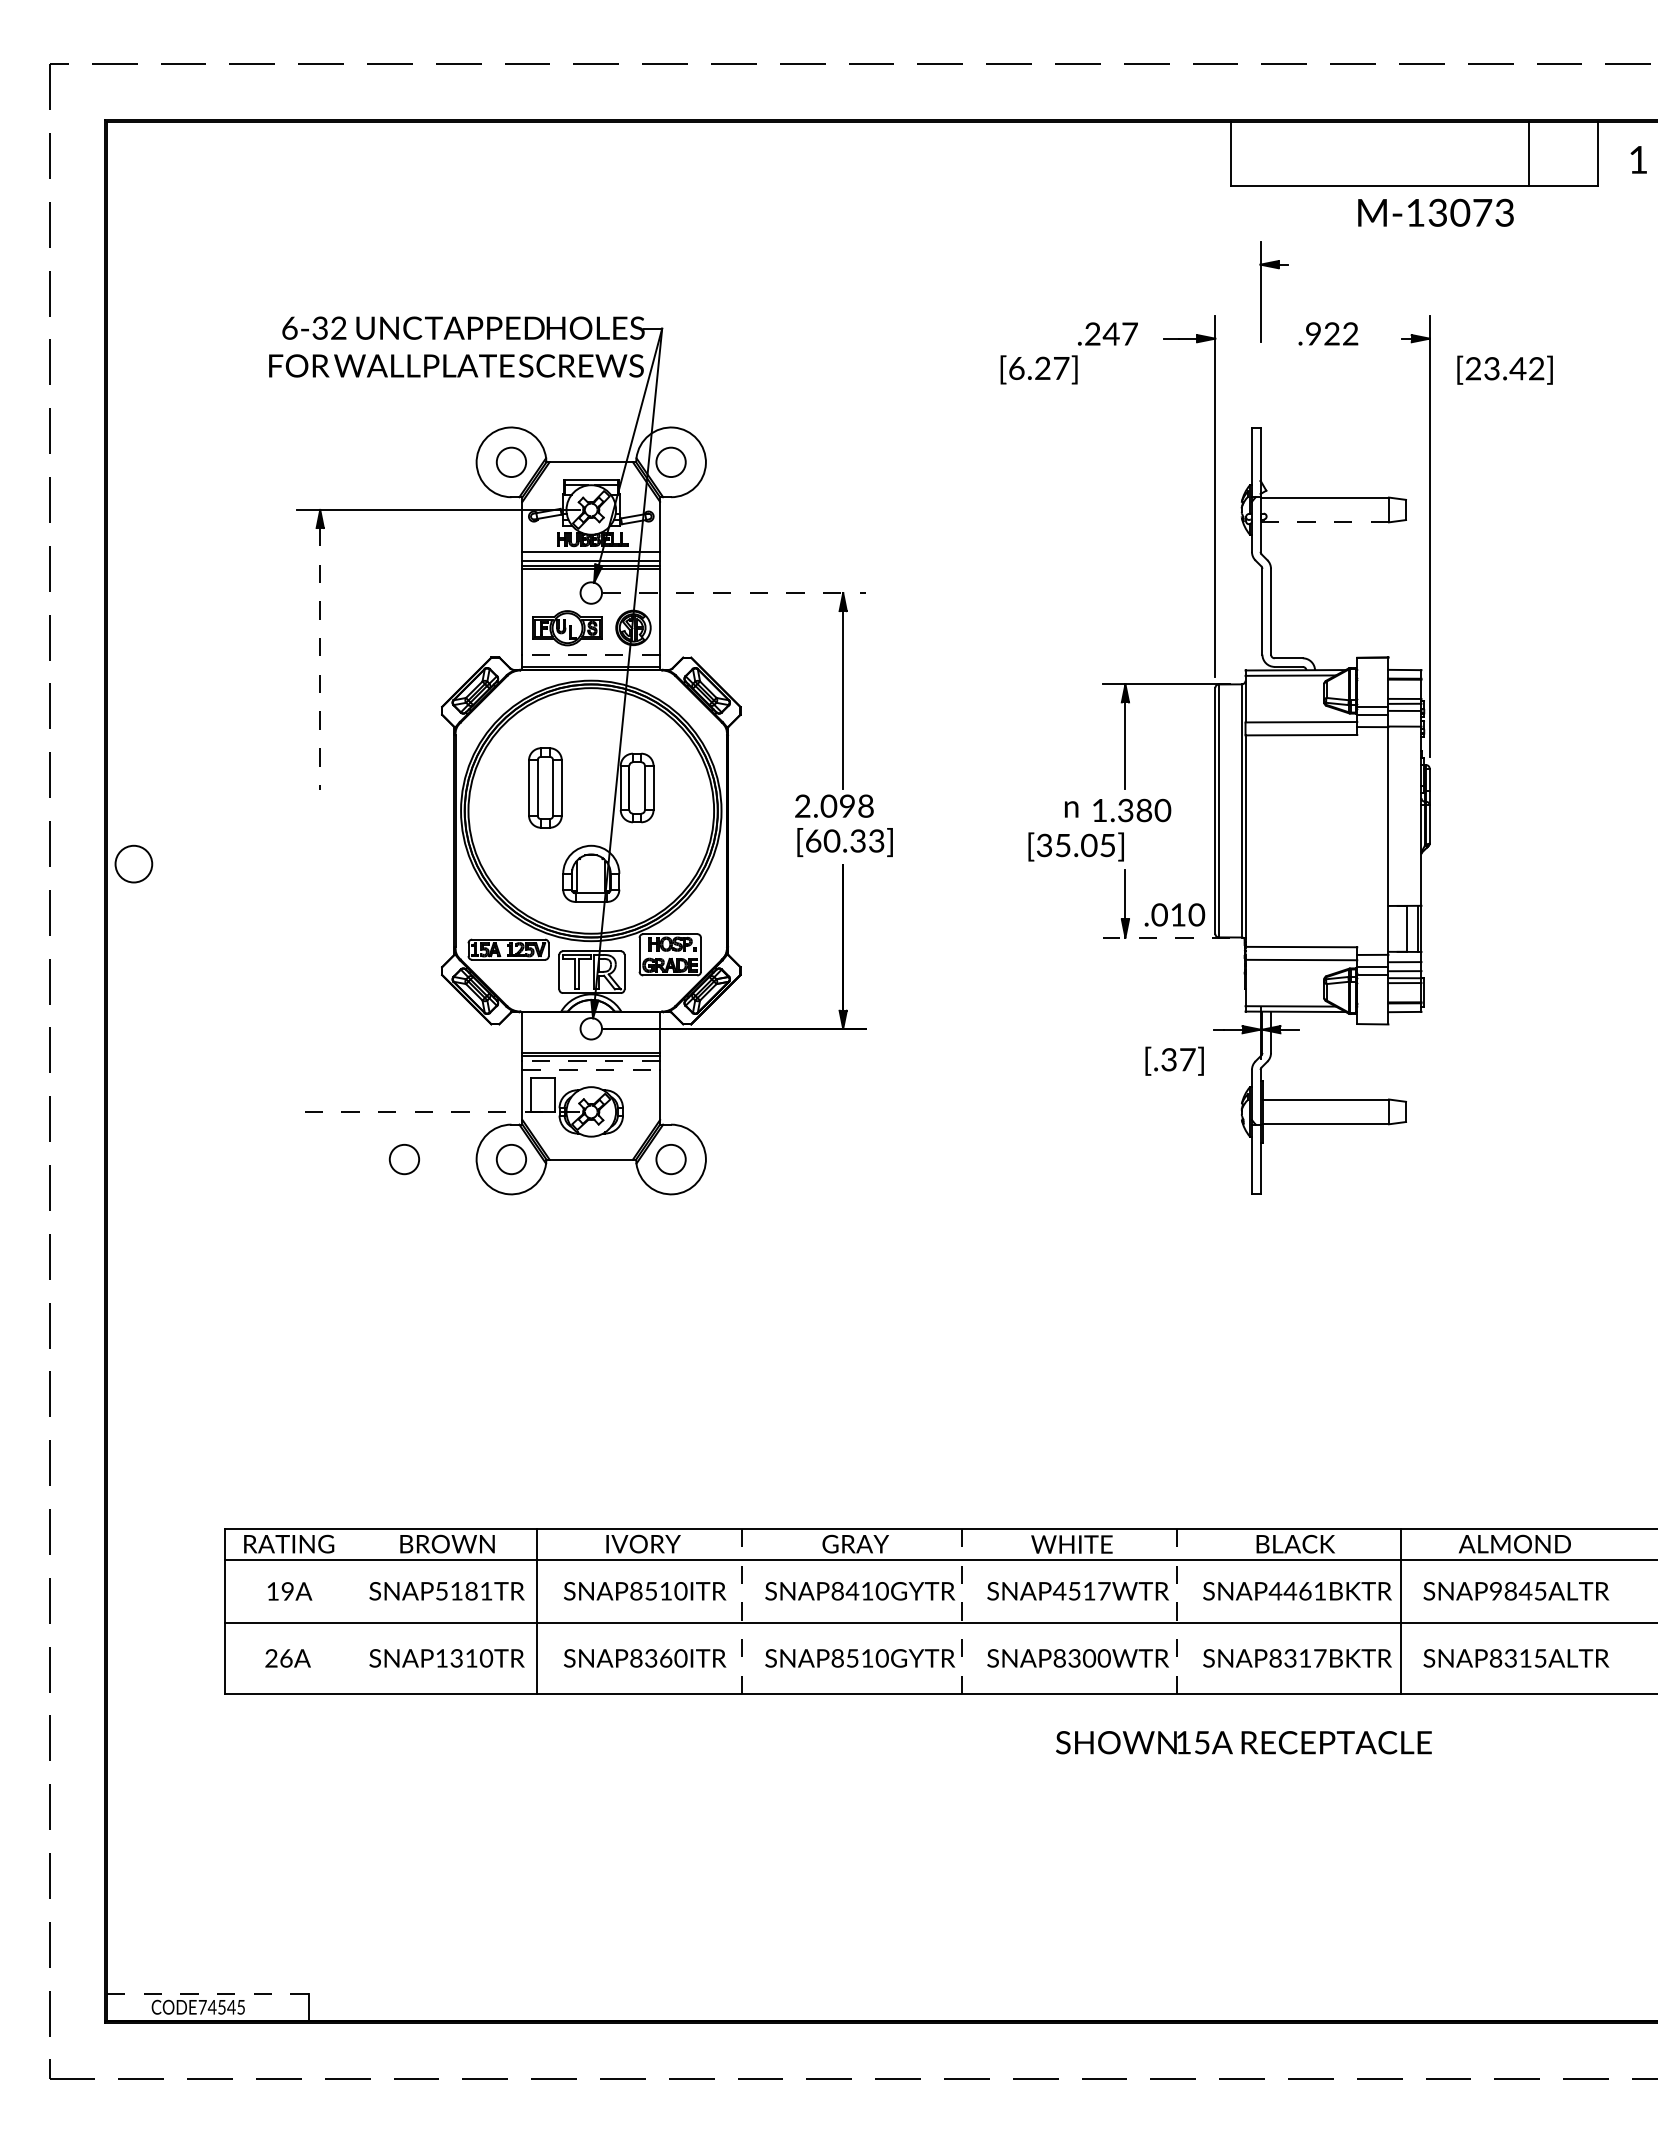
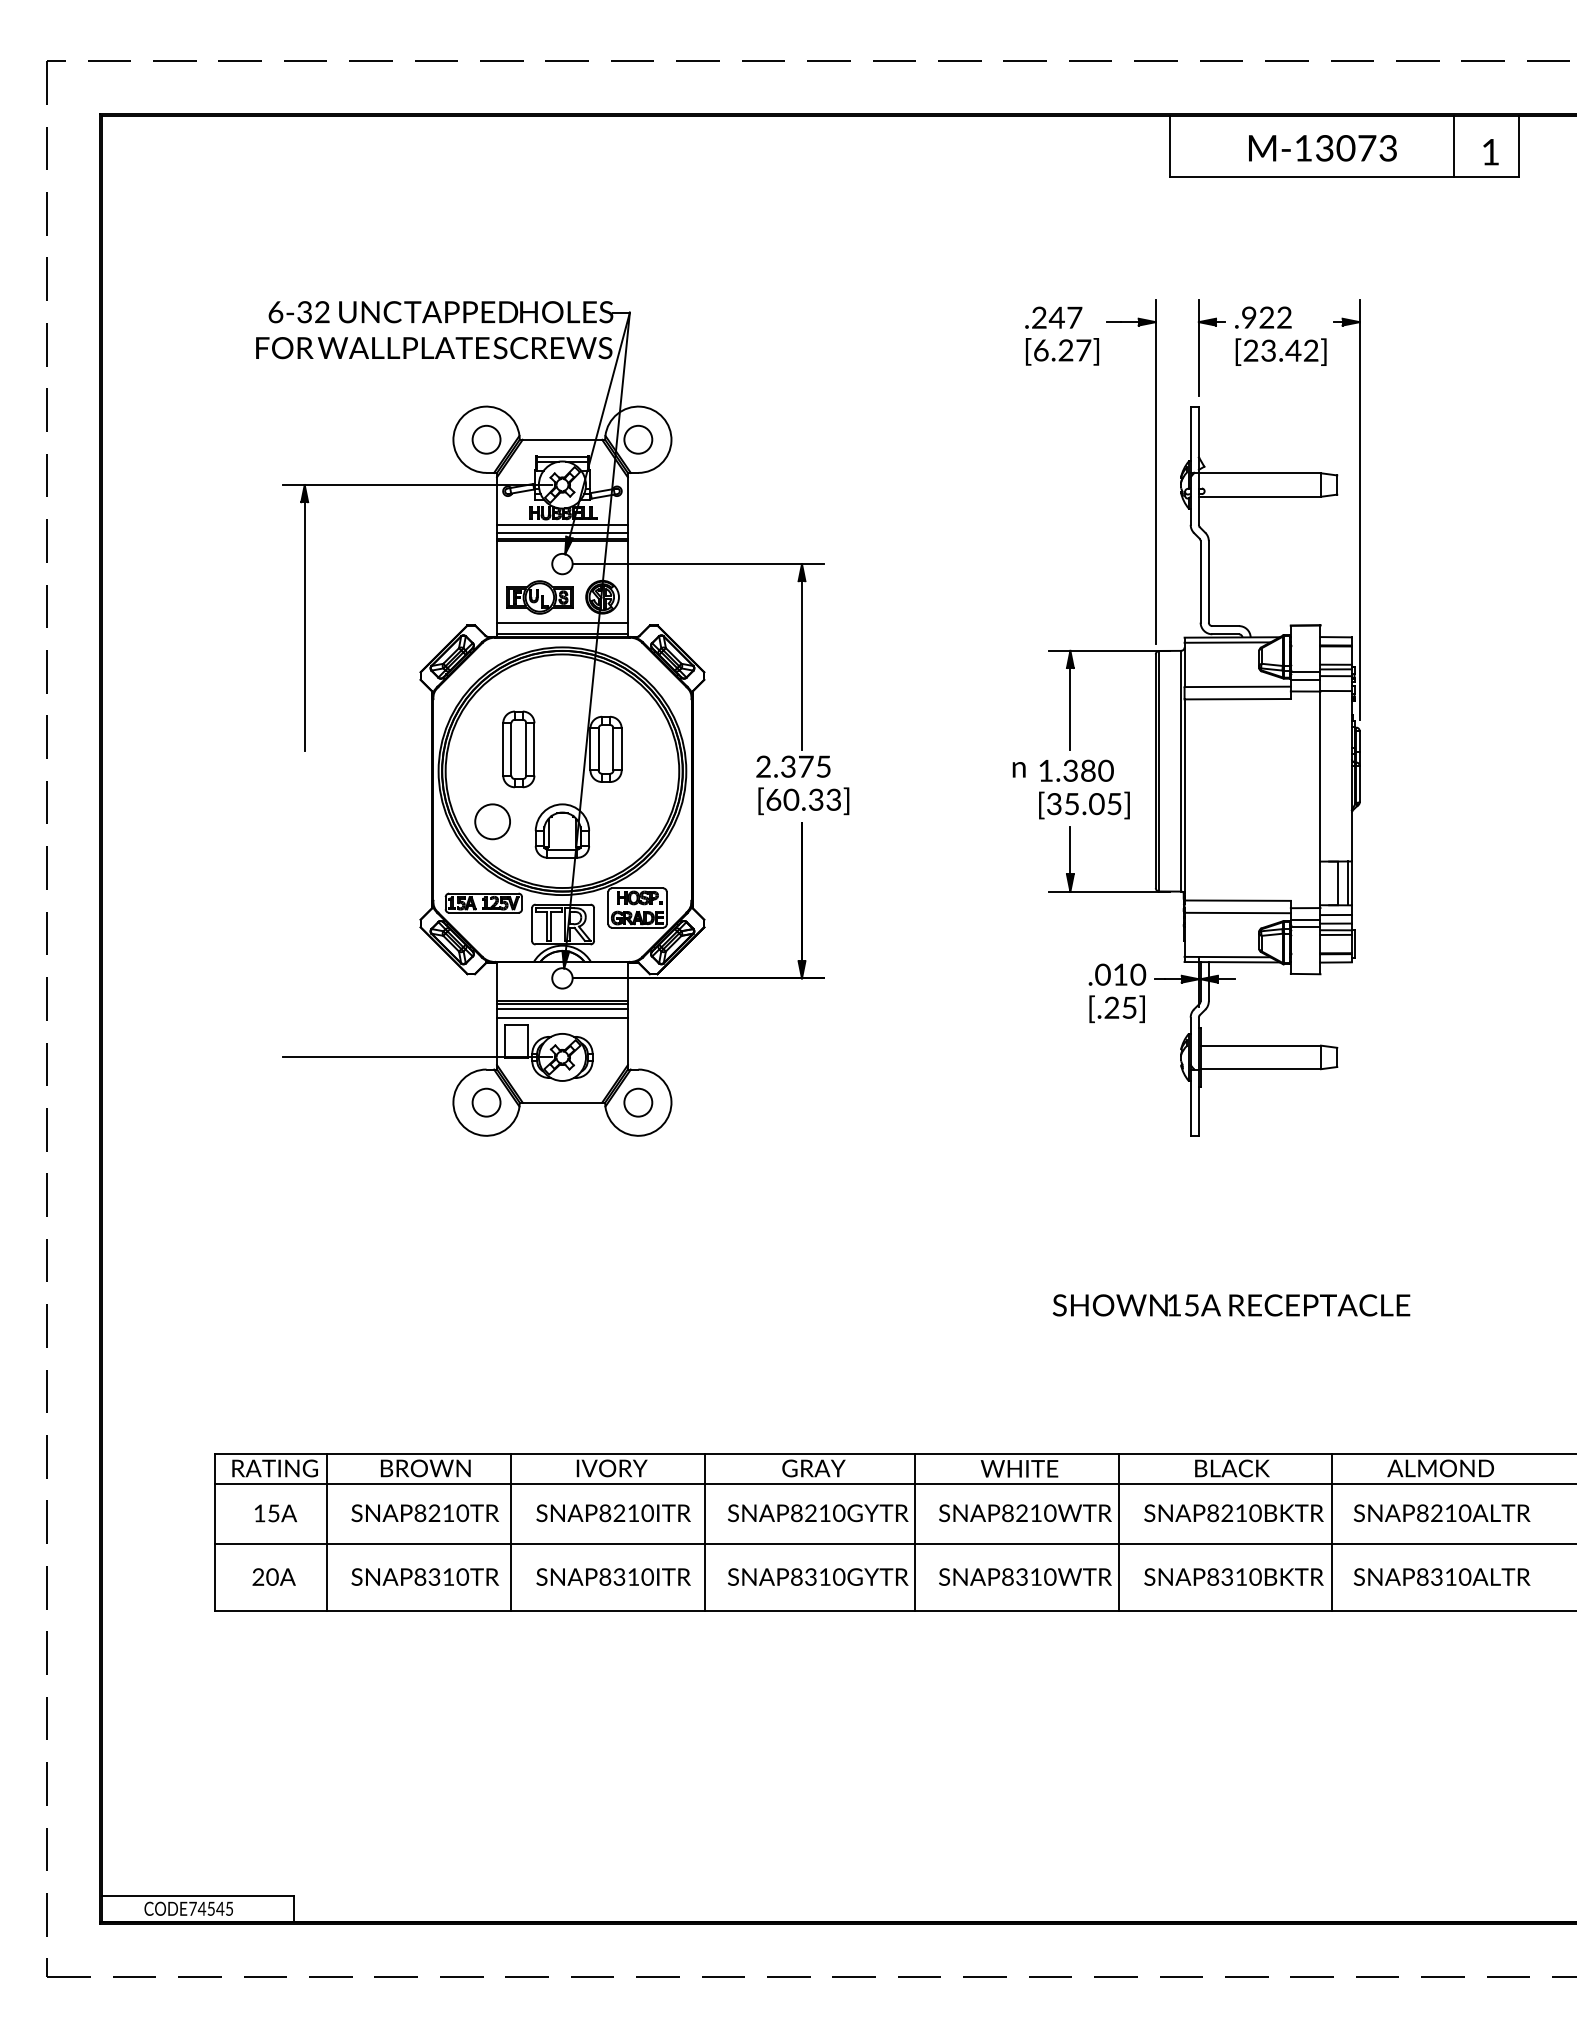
text: (1638, 159) -> (1490, 151), moved
text: (1435, 212) -> (1322, 147), moved
part: (1261, 291) -> (1199, 347), moved
text: (1038, 369) -> (1061, 351), moved
text: (1504, 369) -> (1280, 351), moved
line: (1325, 522) -> (1260, 496), dashed -> solid
line: (734, 593) -> (698, 564), dashed -> solid
line: (591, 654) -> (562, 622), dashed -> solid
line: (320, 658) -> (304, 626), dashed -> solid
text: (846, 805) -> (805, 766), 2.098 -> 2.375
text: (1075, 846) -> (1083, 805), moved
circle: (133, 863) -> (492, 821), moved
text: (1174, 914) -> (1117, 974), moved
line: (1166, 937) -> (1109, 891), dashed -> solid
text: (1178, 1059) -> (1120, 1007), [.37] -> [.25]
line: (591, 1061) -> (562, 1009), dashed -> solid
line: (591, 1070) -> (562, 1018), dashed -> solid
line: (438, 1111) -> (417, 1057), dashed -> solid
circle: (403, 1159) -> (383, 1102), removed
text: (287, 1591) -> (273, 1513), 19A -> 15A
text: (464, 1591) -> (441, 1513), SNAP5181TR -> SNAP8210TR
text: (651, 1591) -> (619, 1513), SNAP8510ITR -> SNAP8210ITR
text: (852, 1591) -> (810, 1513), SNAP8410GYTR -> SNAP8210GYTR
text: (1081, 1591) -> (1028, 1513), SNAP4517WTR -> SNAP8210WTR
text: (1297, 1591) -> (1233, 1513), SNAP4461BKTR -> SNAP8210BKTR
text: (1518, 1591) -> (1444, 1513), SNAP9845ALTR -> SNAP8210ALTR
line: (343, 1611) -> (326, 1532), added
line: (741, 1611) -> (705, 1532), dashed -> solid
line: (961, 1611) -> (914, 1532), dashed -> solid
line: (1176, 1611) -> (1118, 1532), dashed -> solid
text: (285, 1657) -> (271, 1576), 26A -> 20A
text: (441, 1658) -> (420, 1577), SNAP1310TR -> SNAP8310TR
text: (666, 1658) -> (633, 1577), SNAP8360ITR -> SNAP8310ITR
text: (852, 1658) -> (810, 1577), SNAP8510GYTR -> SNAP8310GYTR
text: (1089, 1658) -> (1036, 1577), SNAP8300WTR -> SNAP8310WTR
text: (1319, 1658) -> (1254, 1577), SNAP8317BKTR -> SNAP8310BKTR
text: (1540, 1658) -> (1465, 1577), SNAP8315ALTR -> SNAP8310ALTR
text: (1243, 1742) -> (1231, 1305), moved
line: (207, 1993) -> (197, 1895), dashed -> solid

